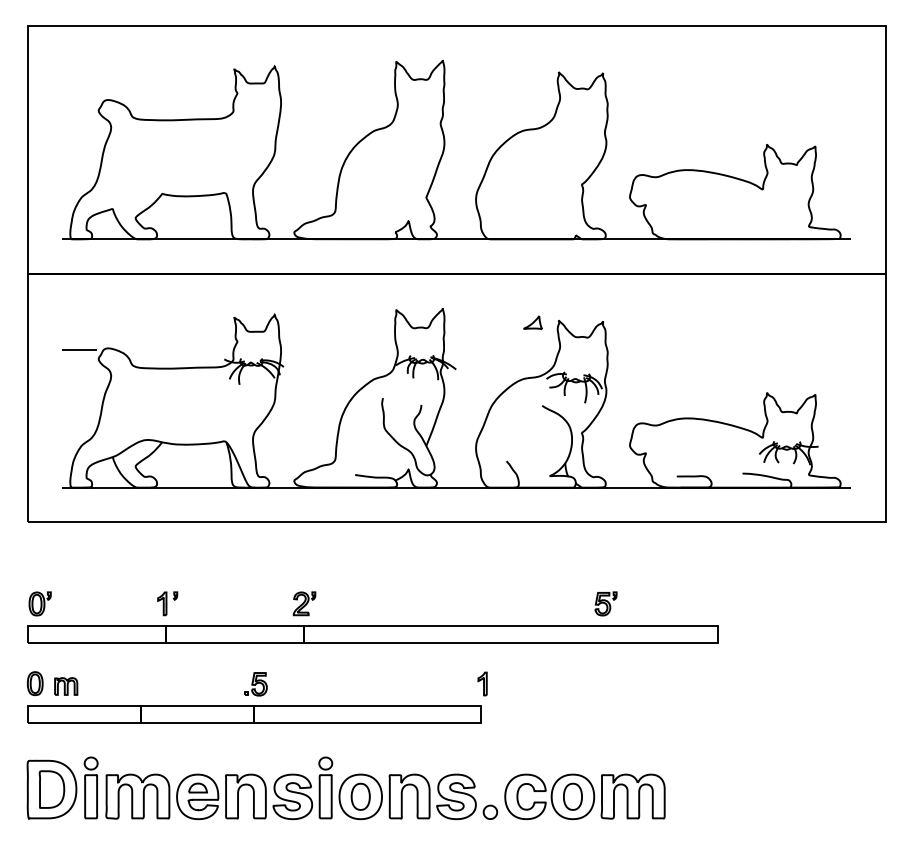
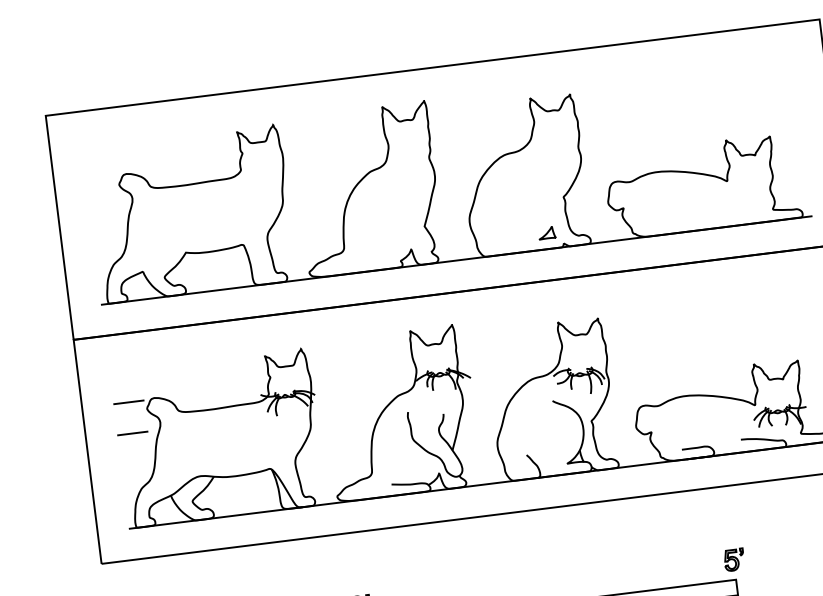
part: (532, 322) -> (546, 232), moved
line: (79, 383) -> (132, 432), added
part: (605, 603) -> (733, 559), moved

